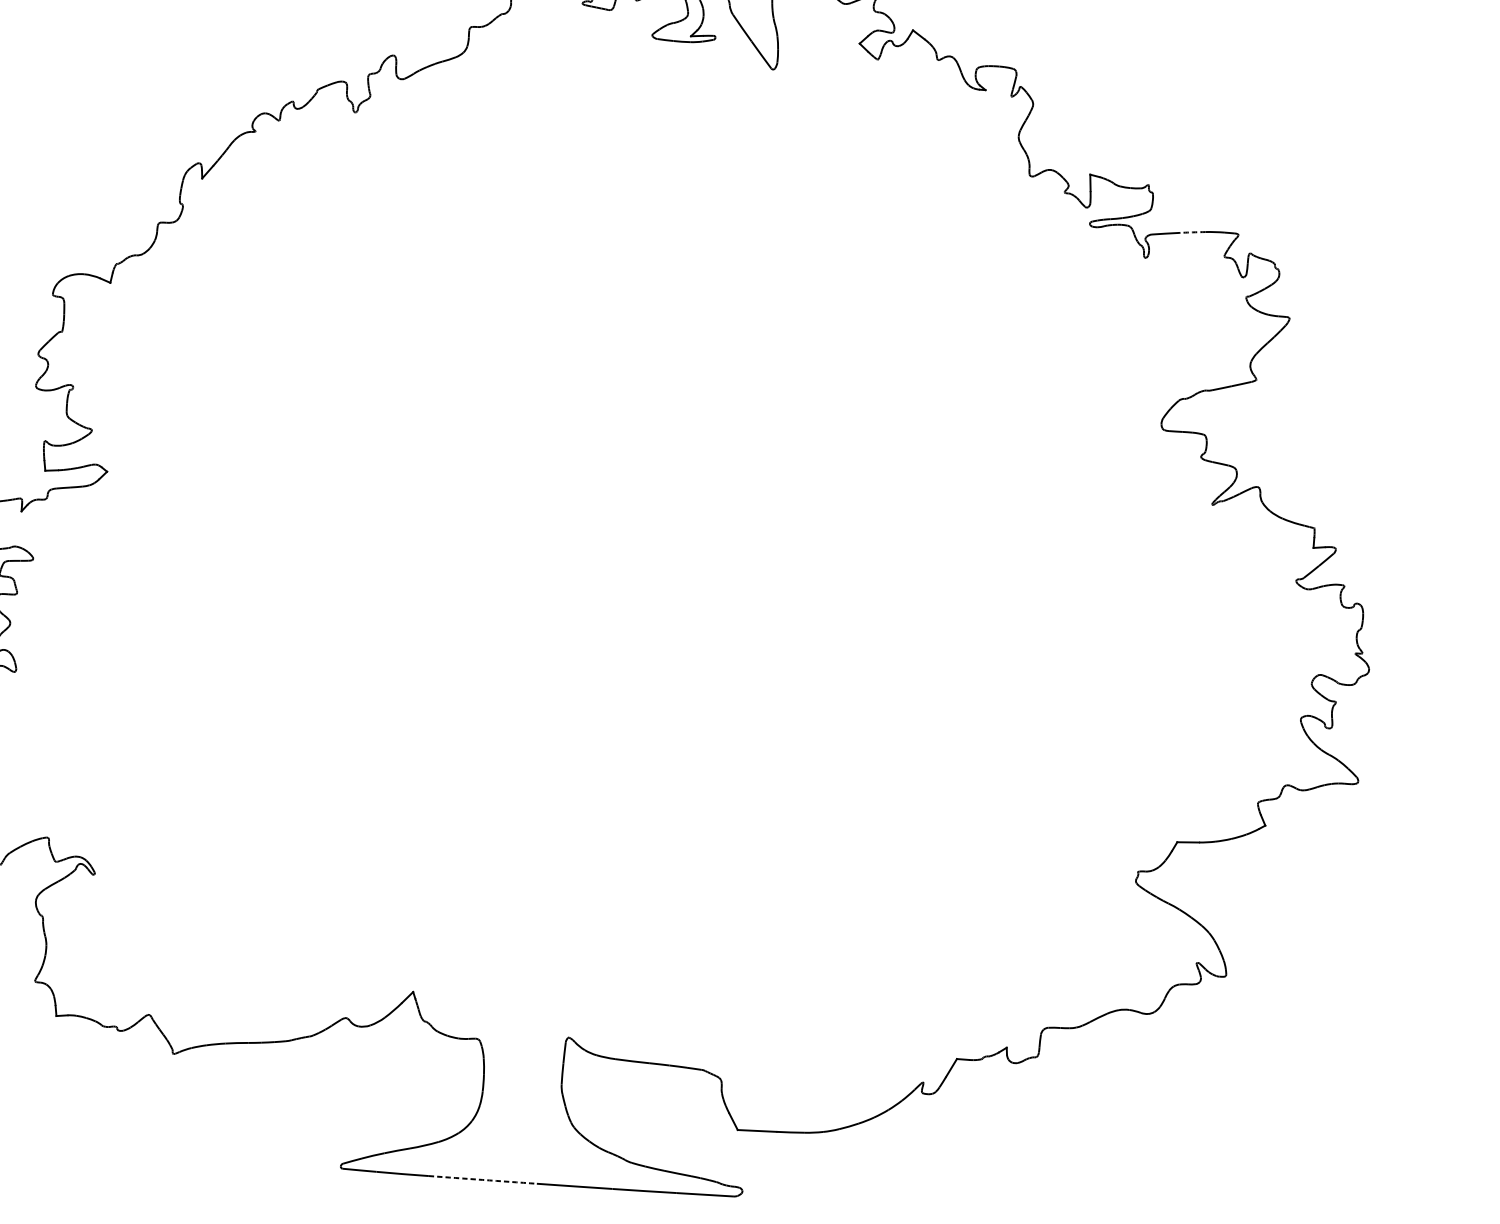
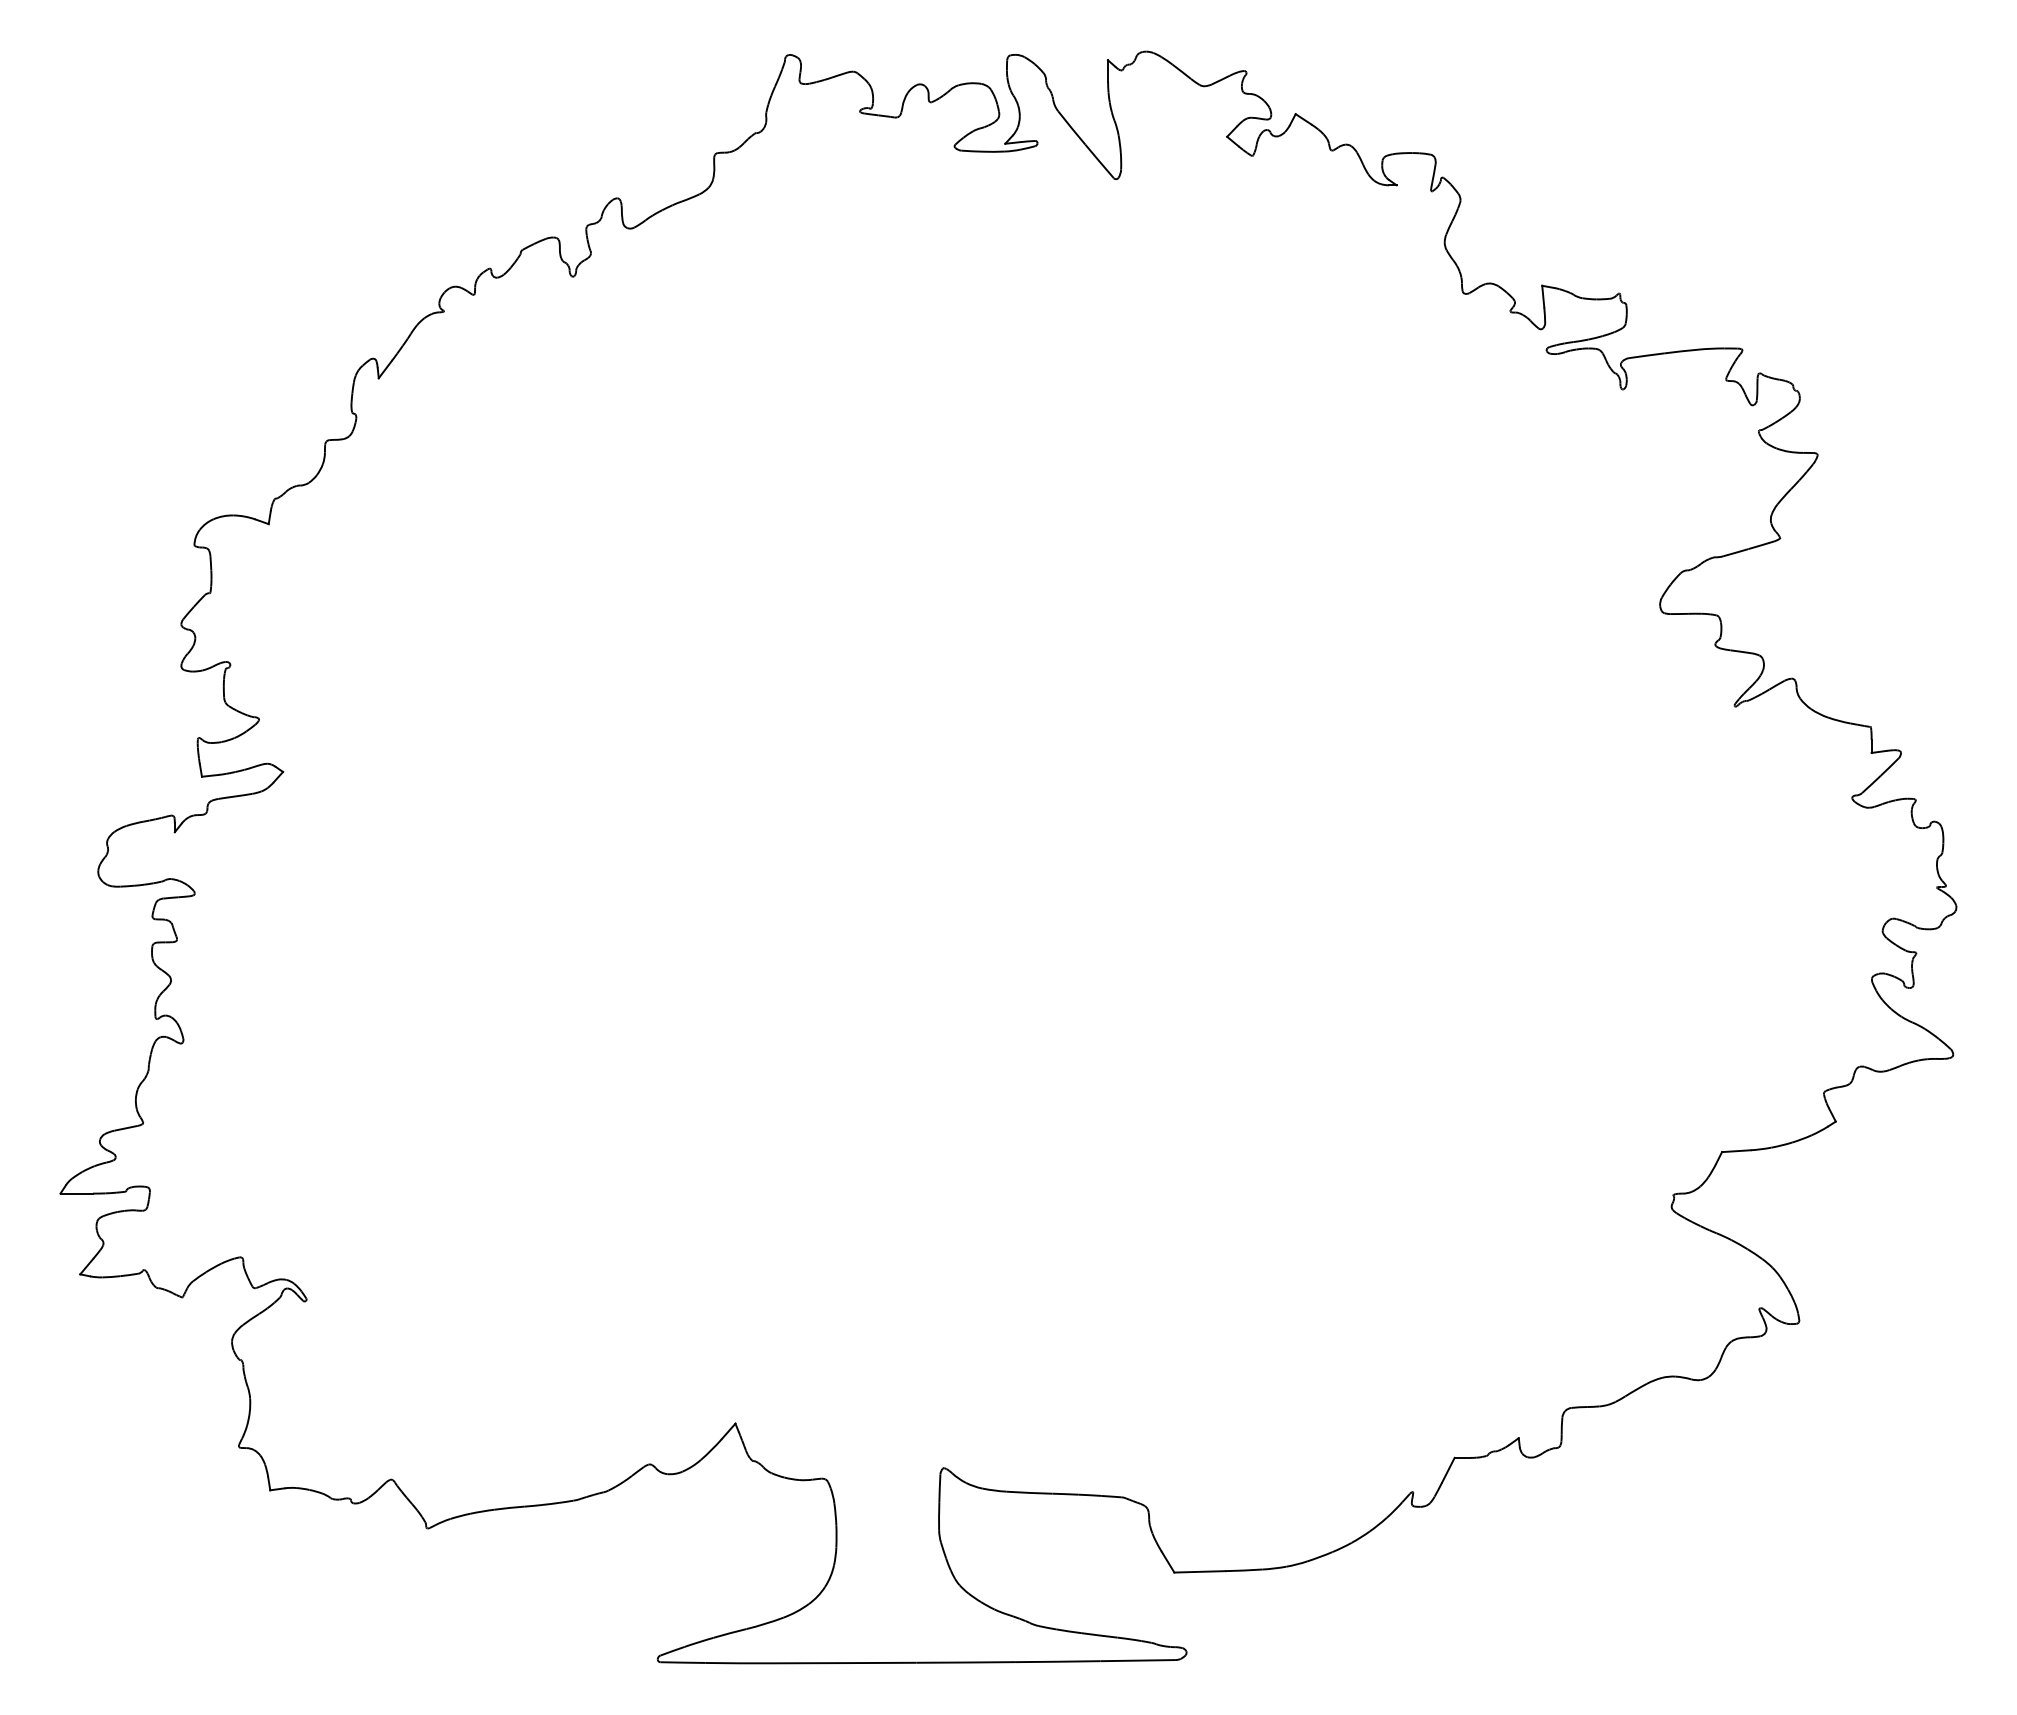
arc: (1192, 232) -> (1681, 351), dashed -> solid
arc: (483, 1180) -> (845, 1663), dashed -> solid

